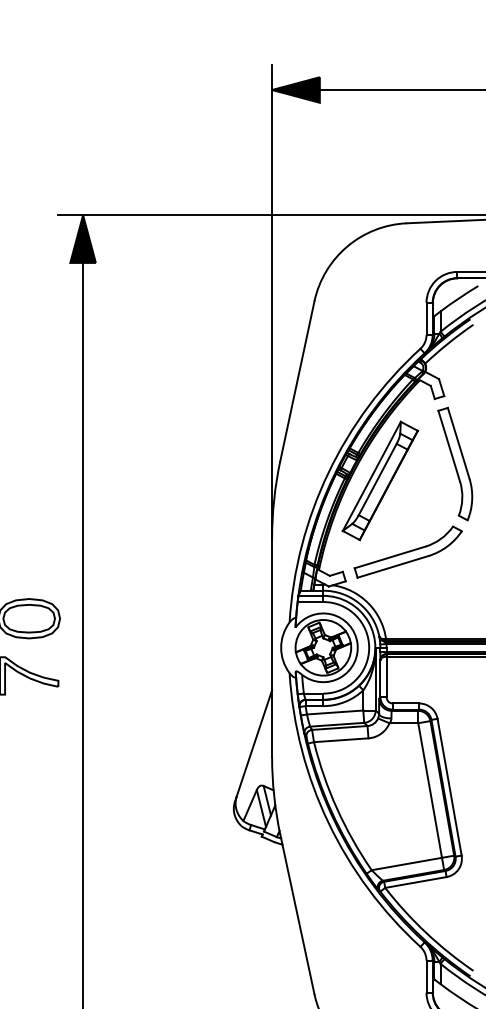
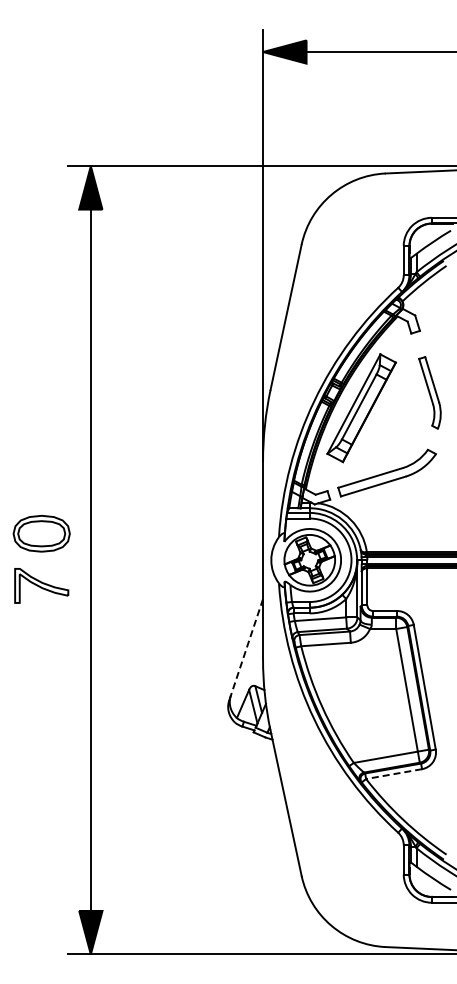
part: (454, 463) -> (429, 392), size x0.7
line: (253, 743) -> (246, 647), solid -> dashed
line: (415, 882) -> (393, 774), solid -> dashed

